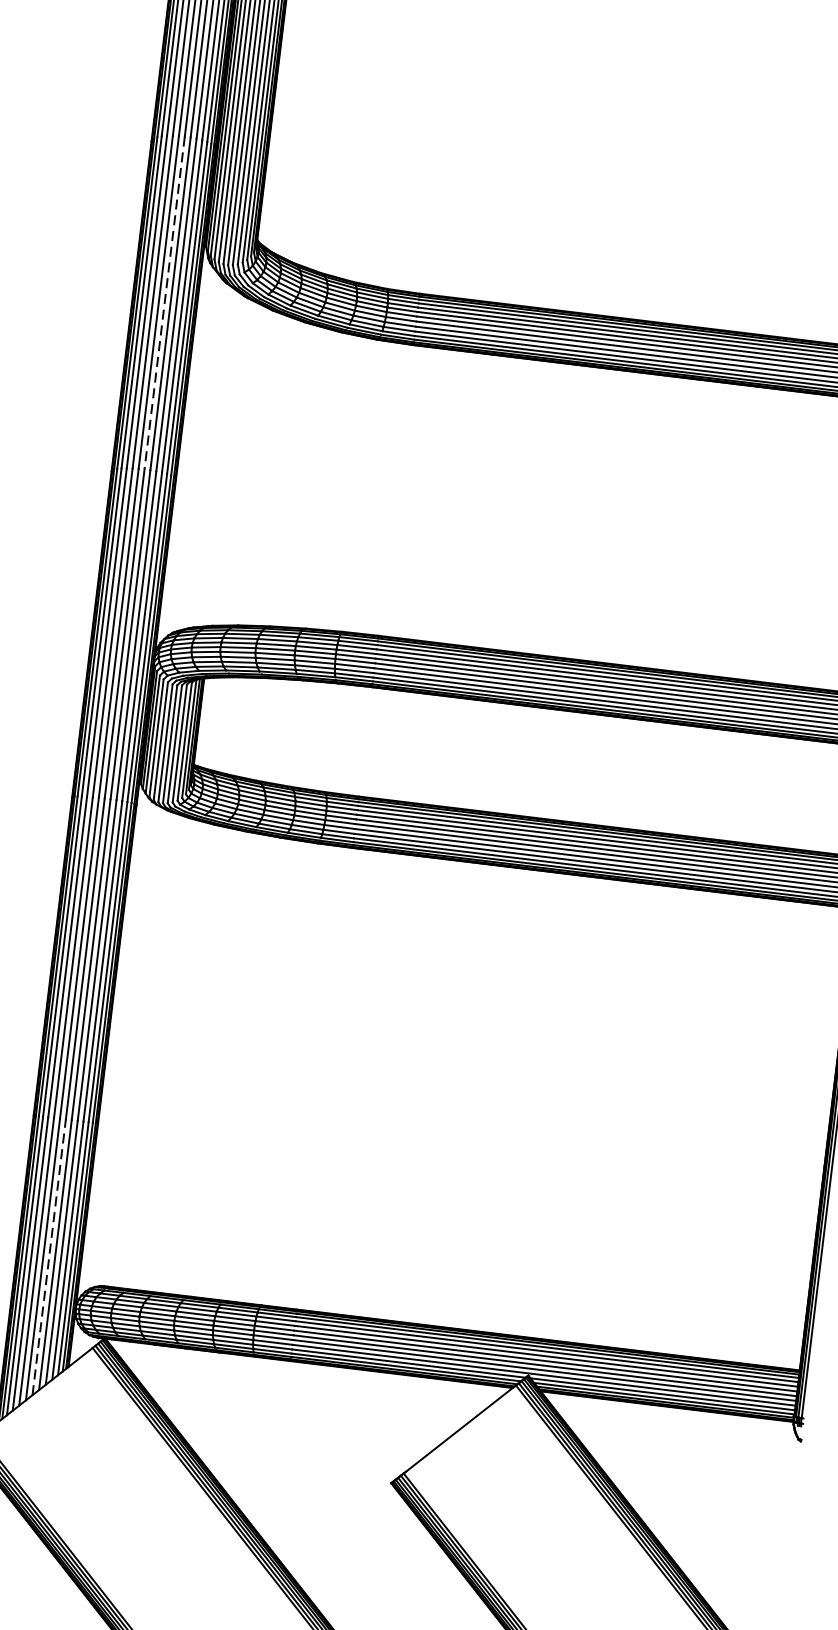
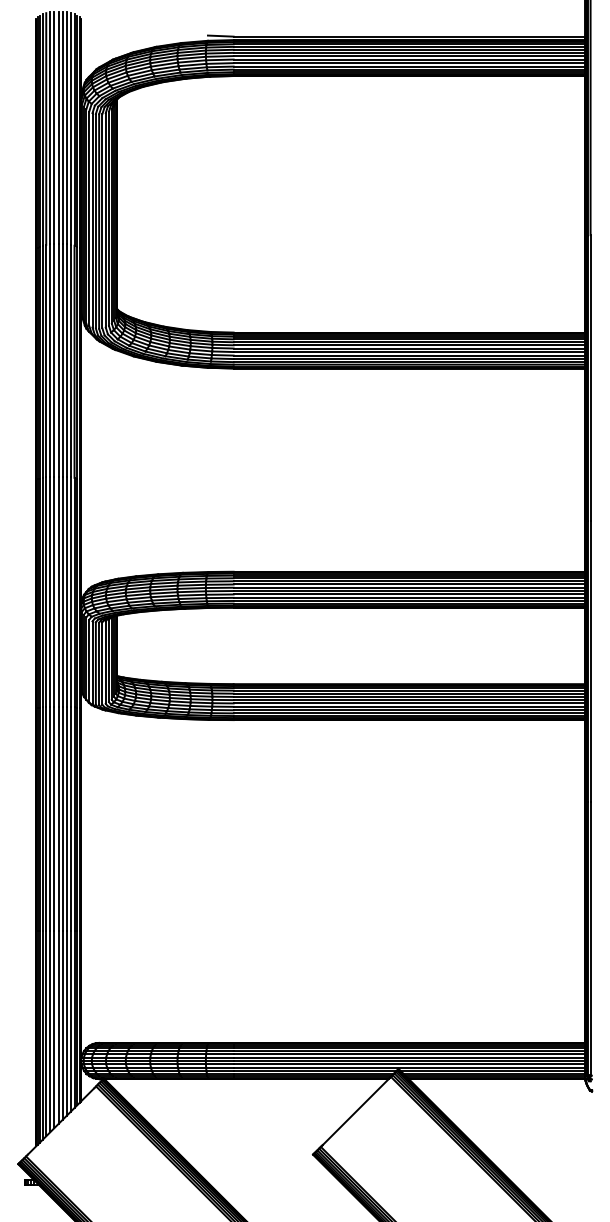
line: (164, 303) -> (58, 360), dashed -> solid
line: (49, 1257) -> (58, 1027), dashed -> solid

